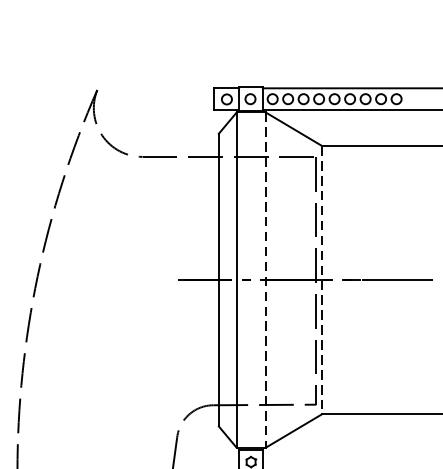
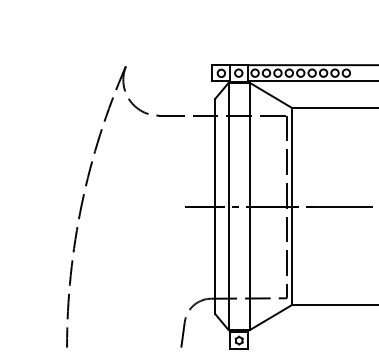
line: (266, 280) -> (250, 206), dashed -> solid
line: (322, 280) -> (291, 206), dashed -> solid

